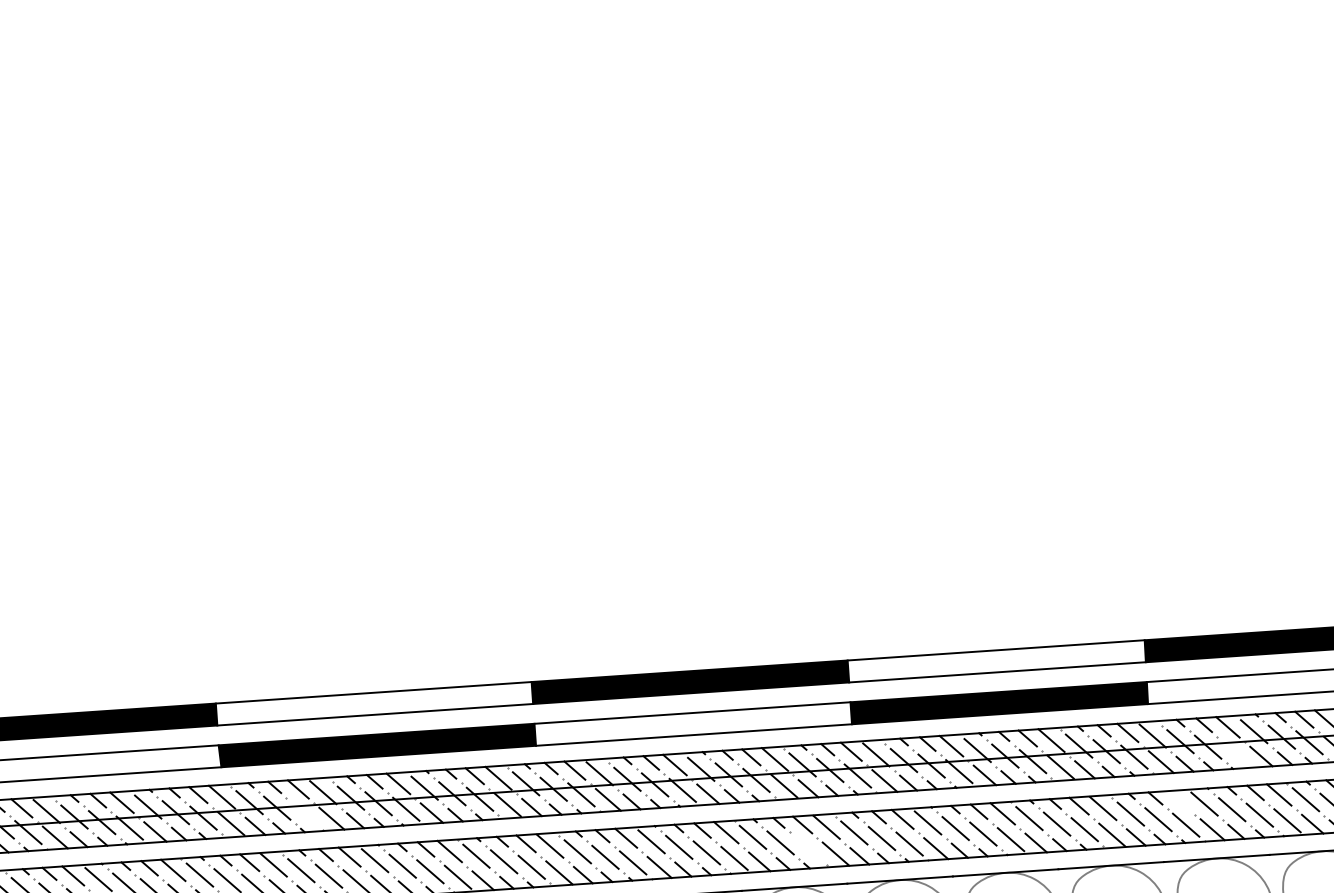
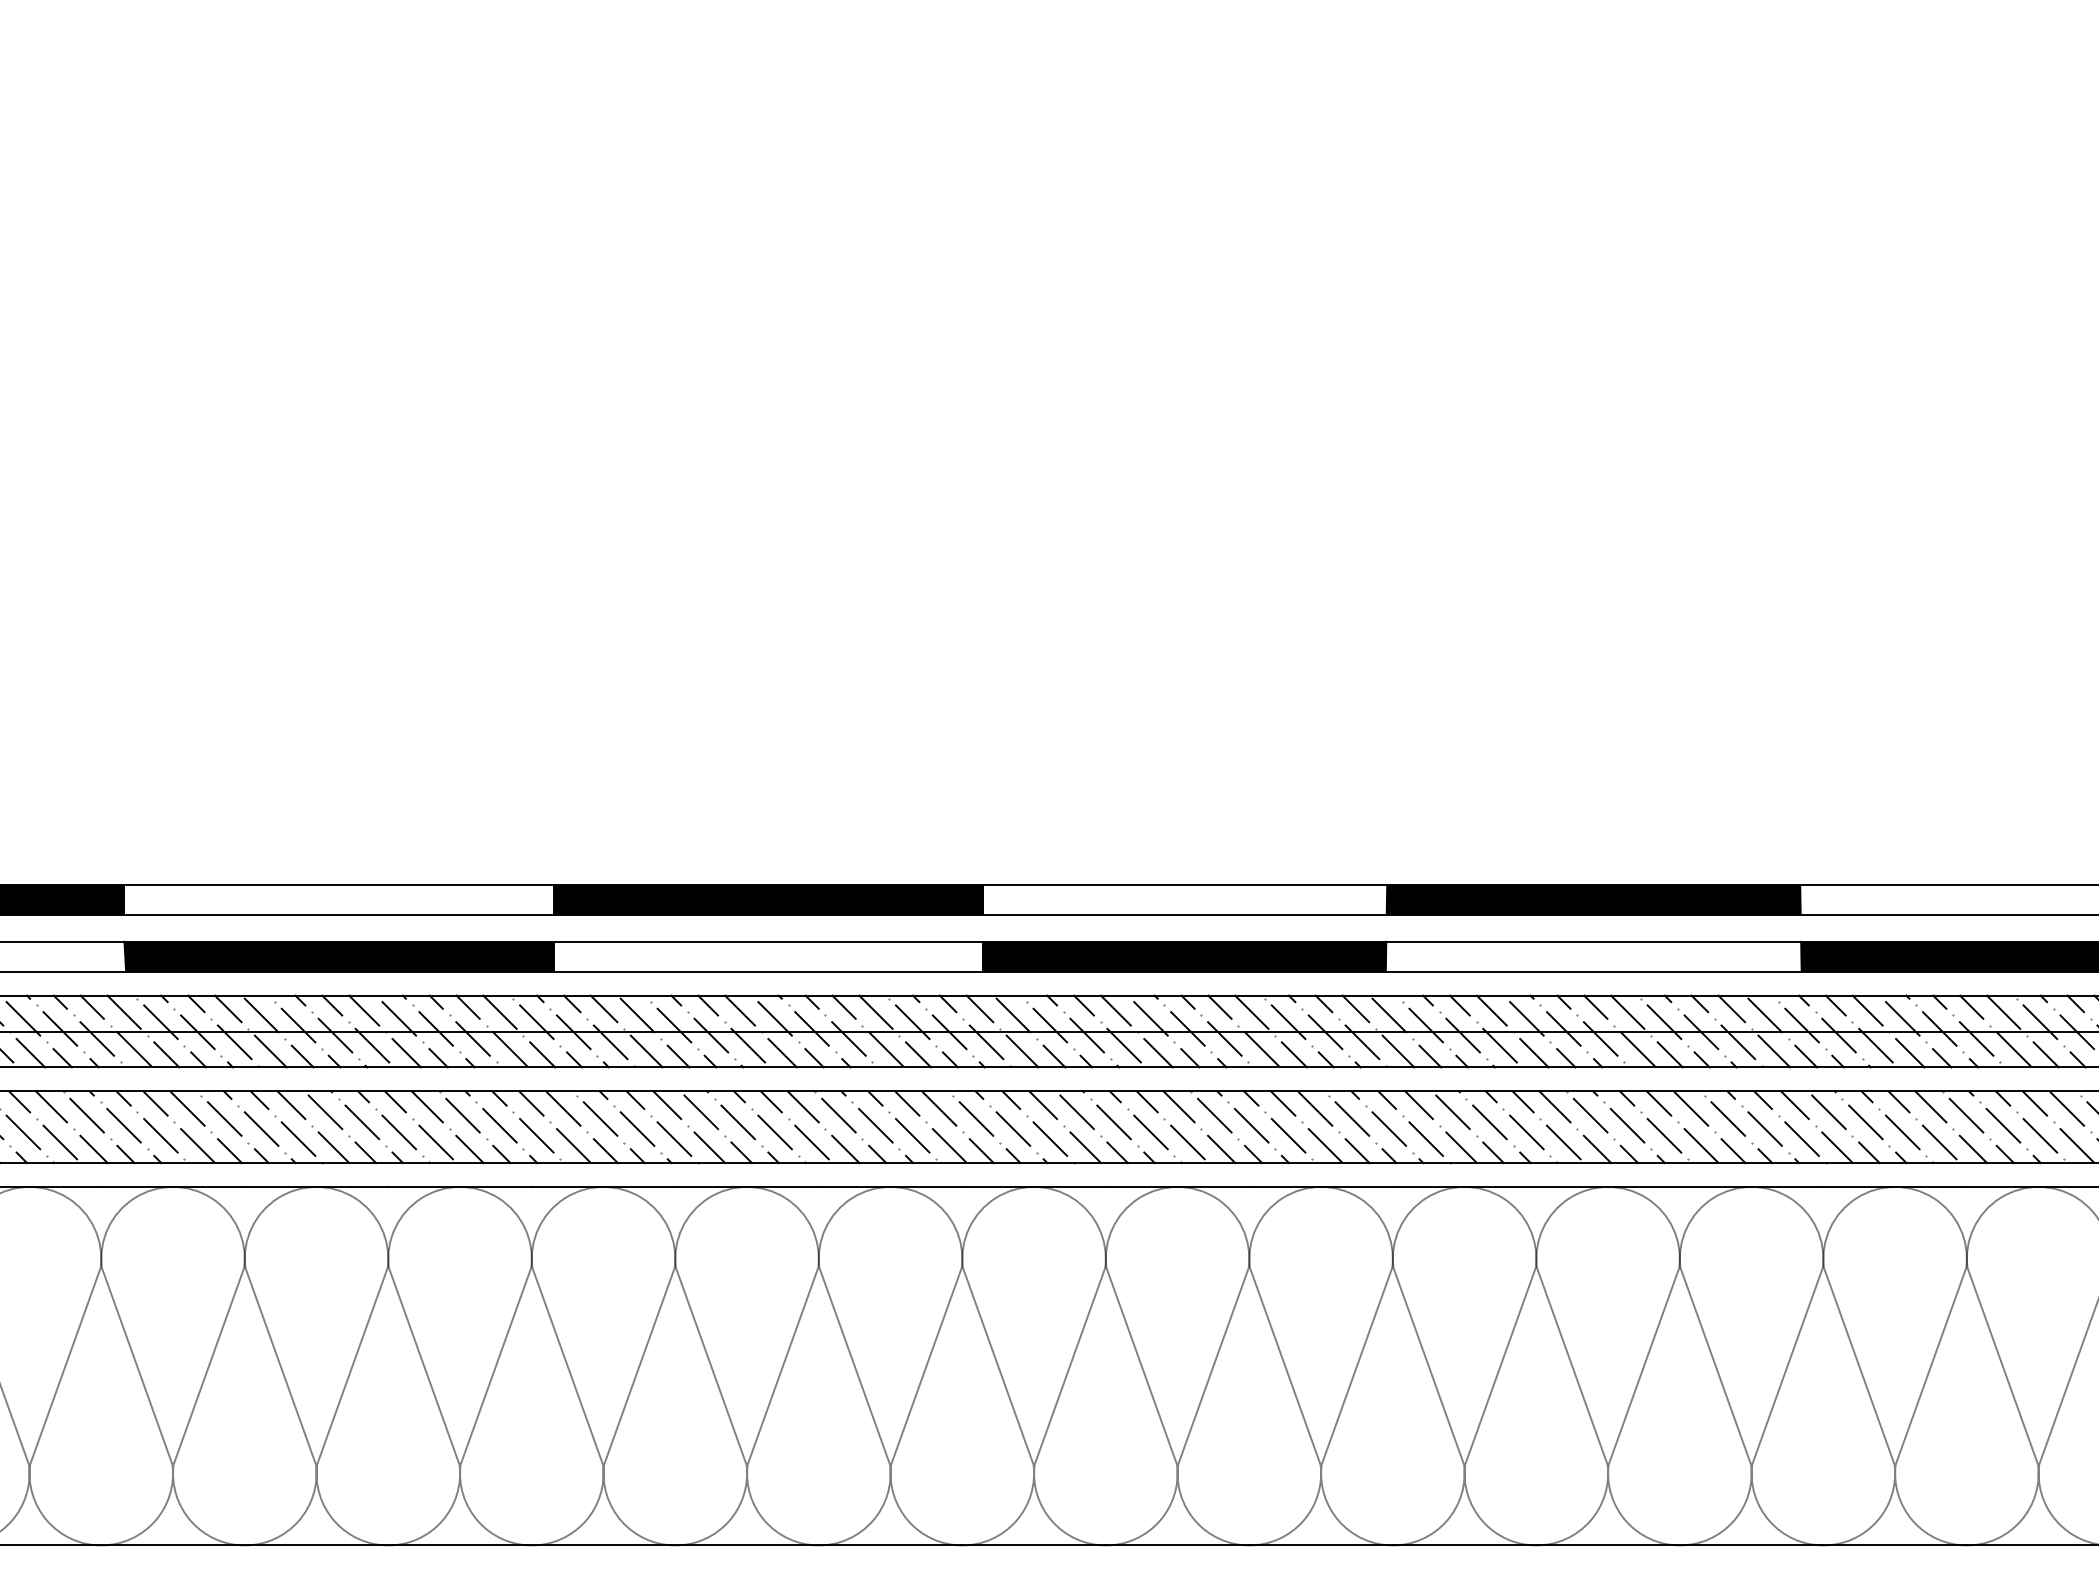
line: (1235, 752) -> (1499, 1045), added
line: (1178, 800) -> (1418, 1105), added
line: (304, 813) -> (234, 1042), added
line: (808, 848) -> (912, 1135), added

